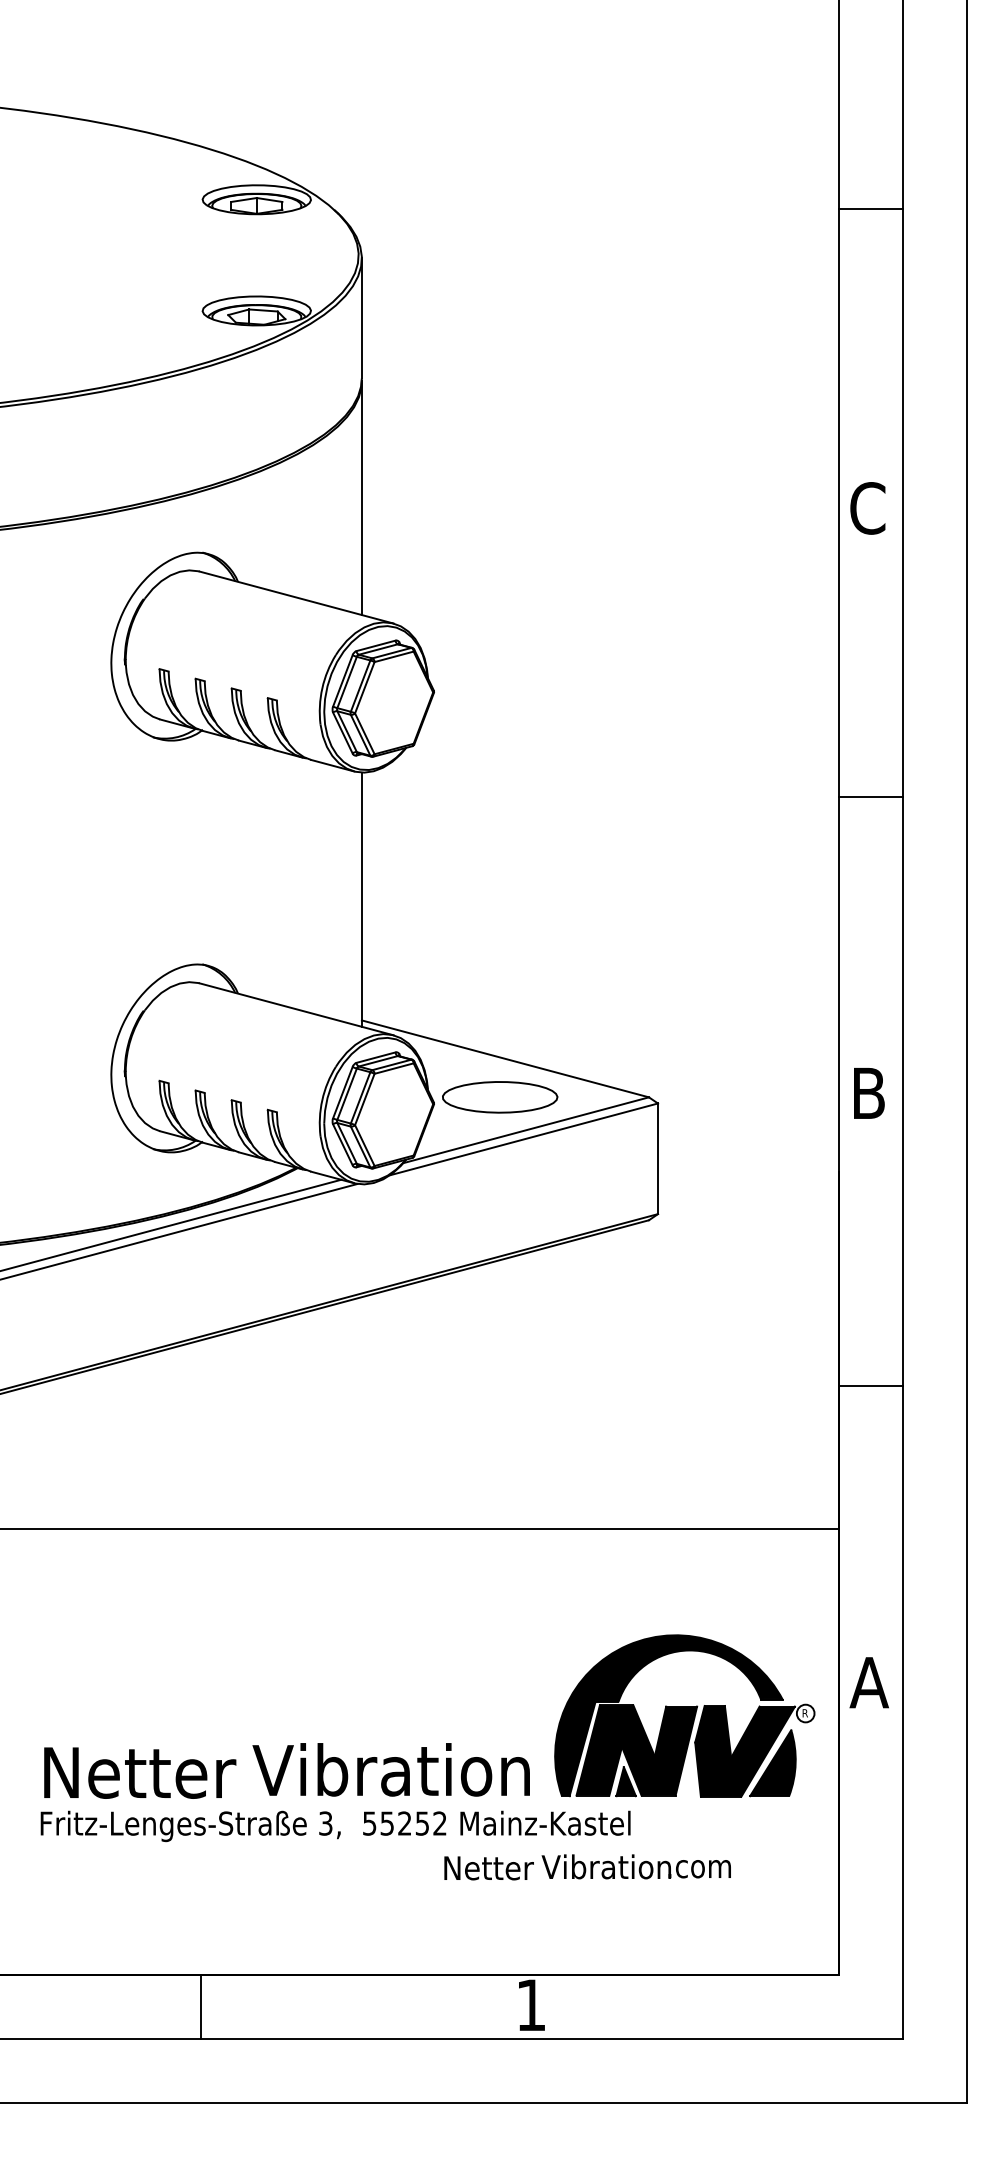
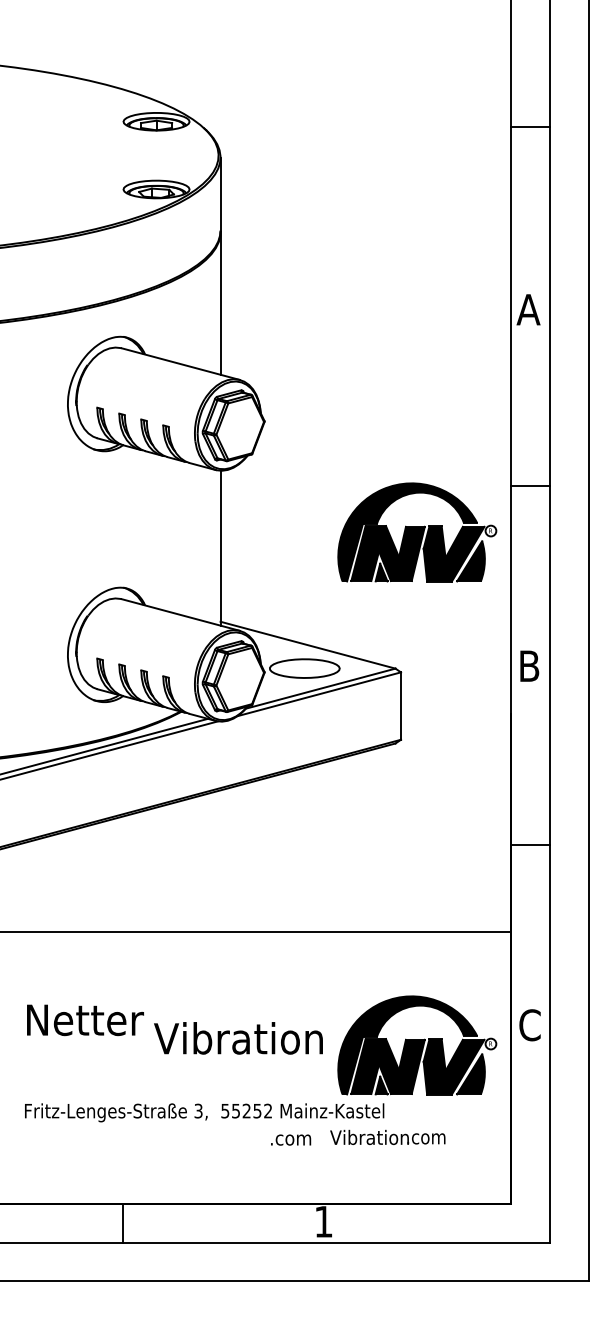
text: (867, 507) -> (528, 309), C -> A
part: (685, 873) -> (417, 532), added
text: (868, 1683) -> (529, 1025), A -> C
text: (391, 1770) -> (238, 1038), moved
text: (140, 1773) -> (85, 1020), moved
text: (488, 1868) -> (297, 1138), Netter -> .com

